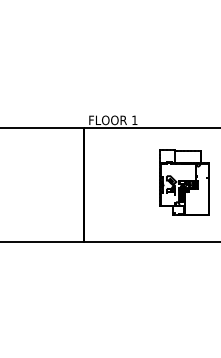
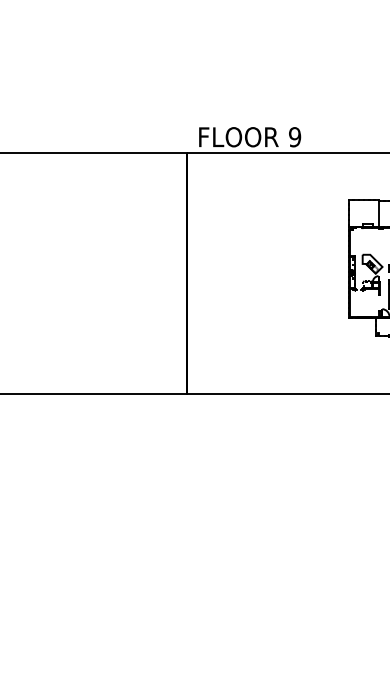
text: (134, 120) -> (294, 137), 1 -> 9

